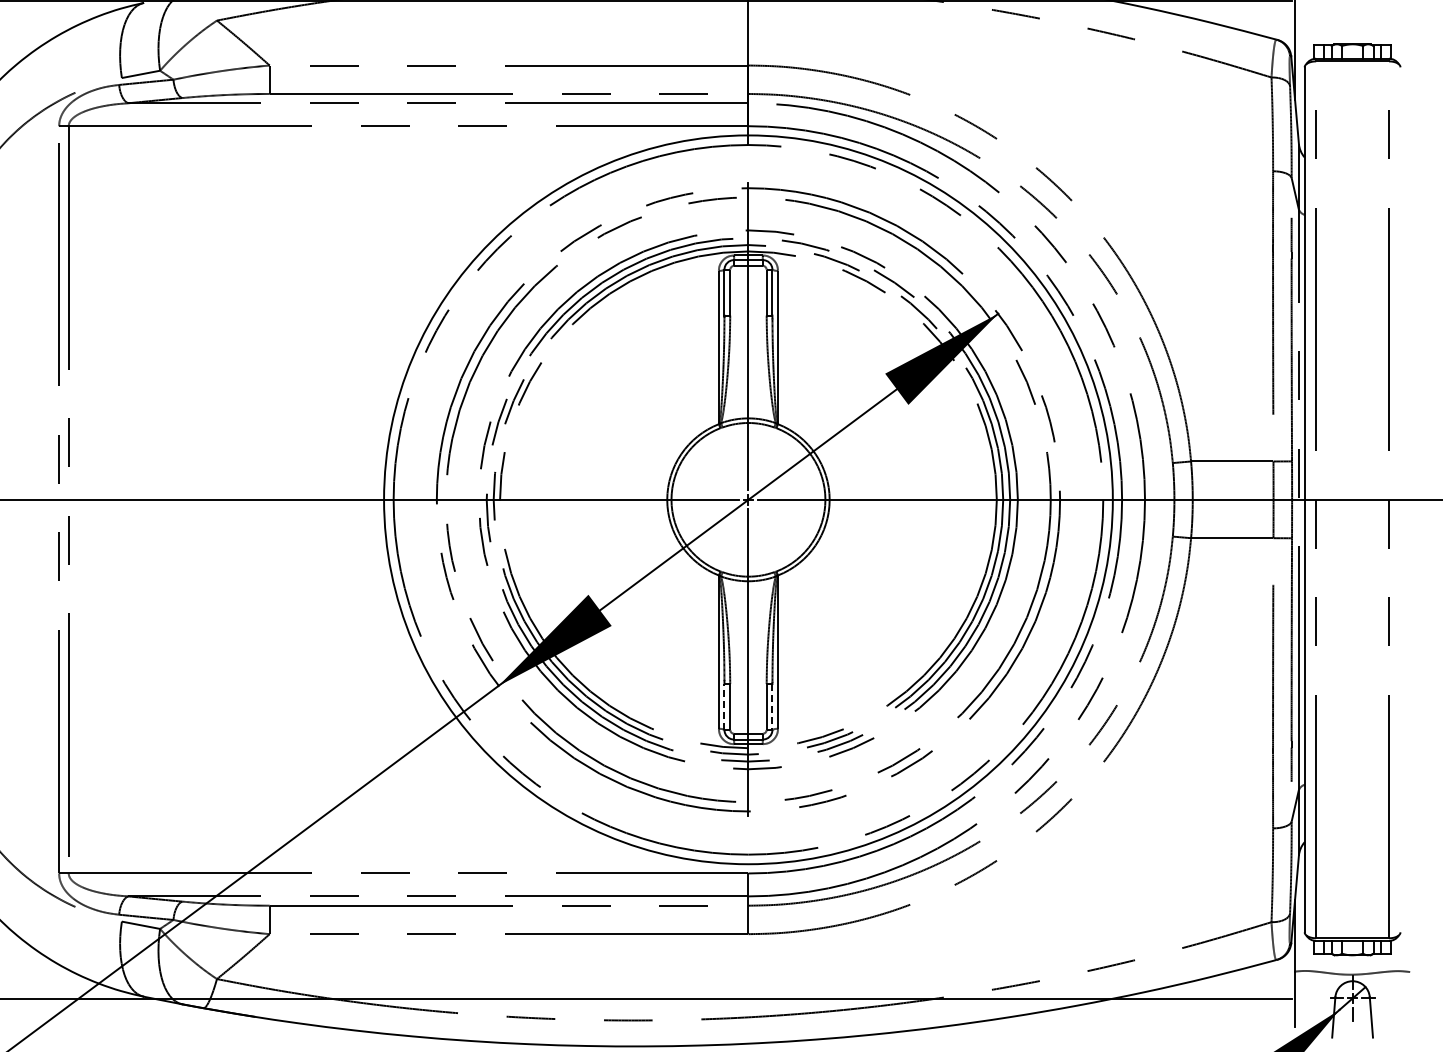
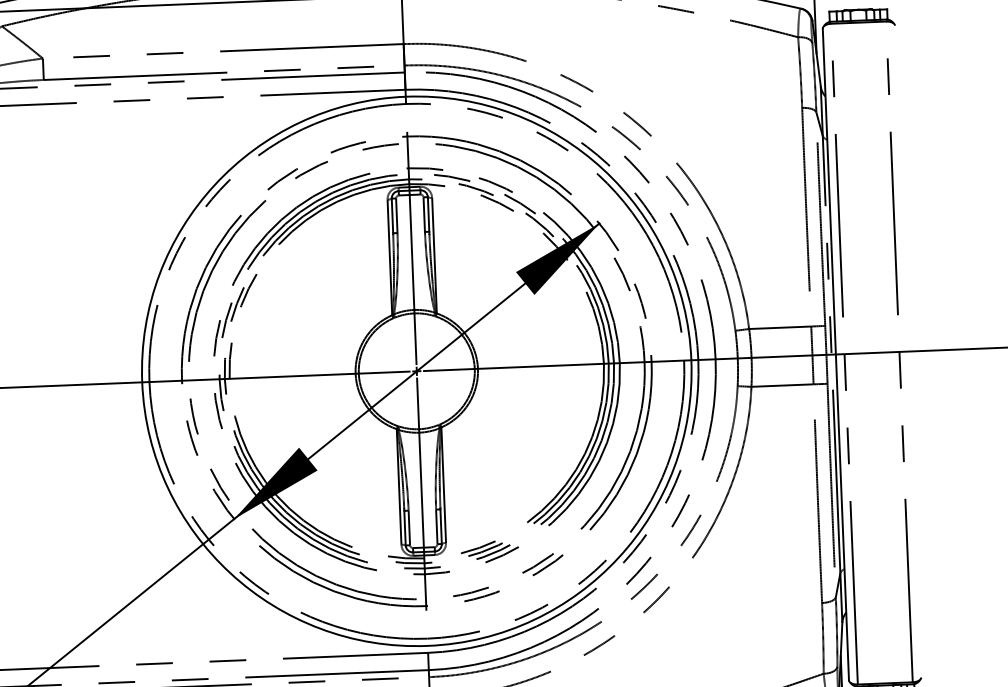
line: (724, 707) -> (405, 528), dashed -> solid
line: (772, 707) -> (441, 527), dashed -> solid

